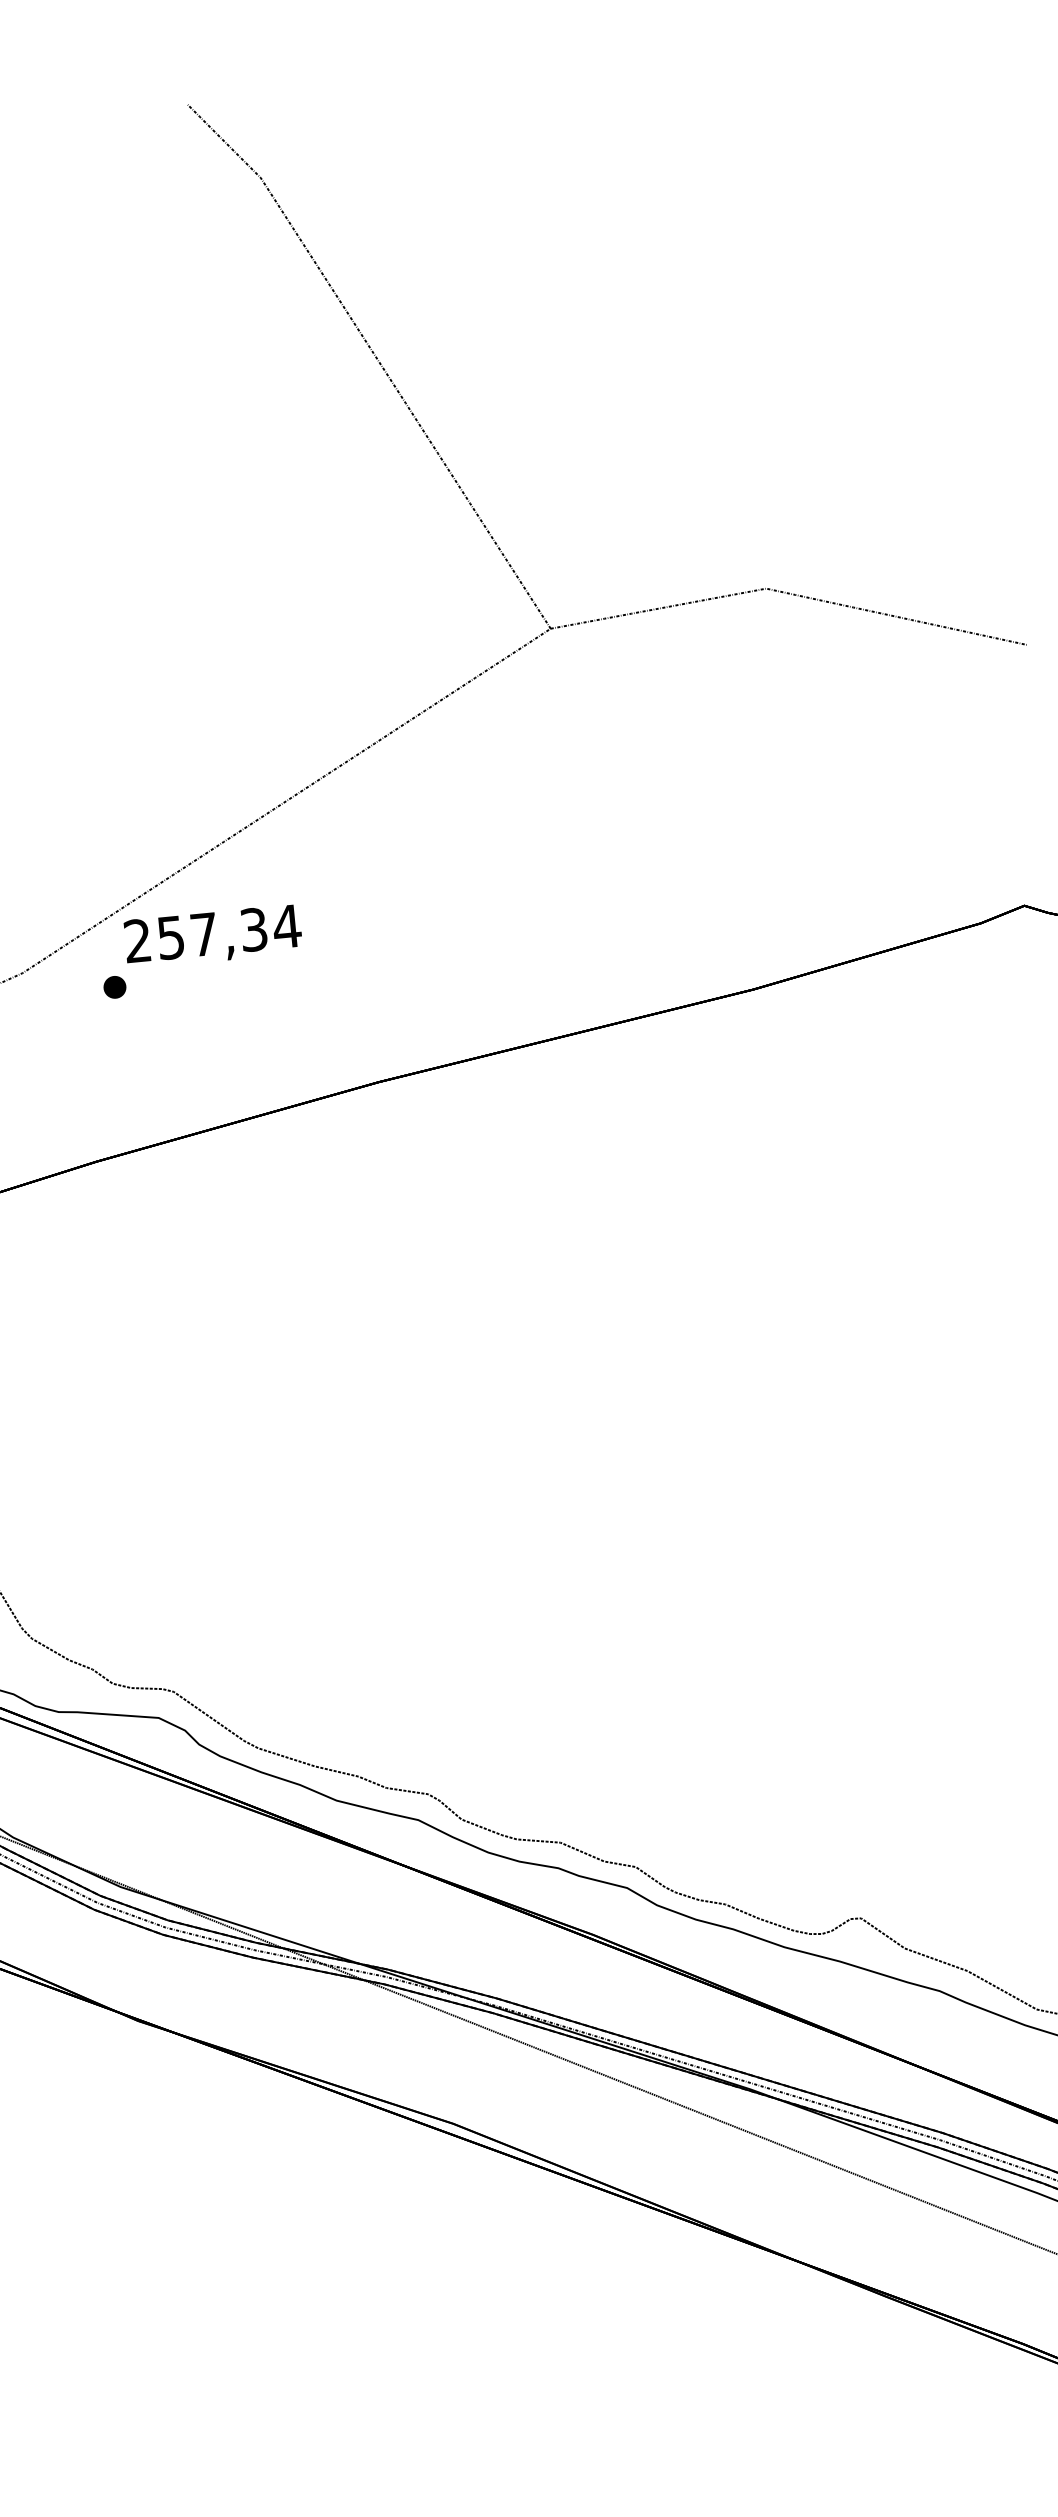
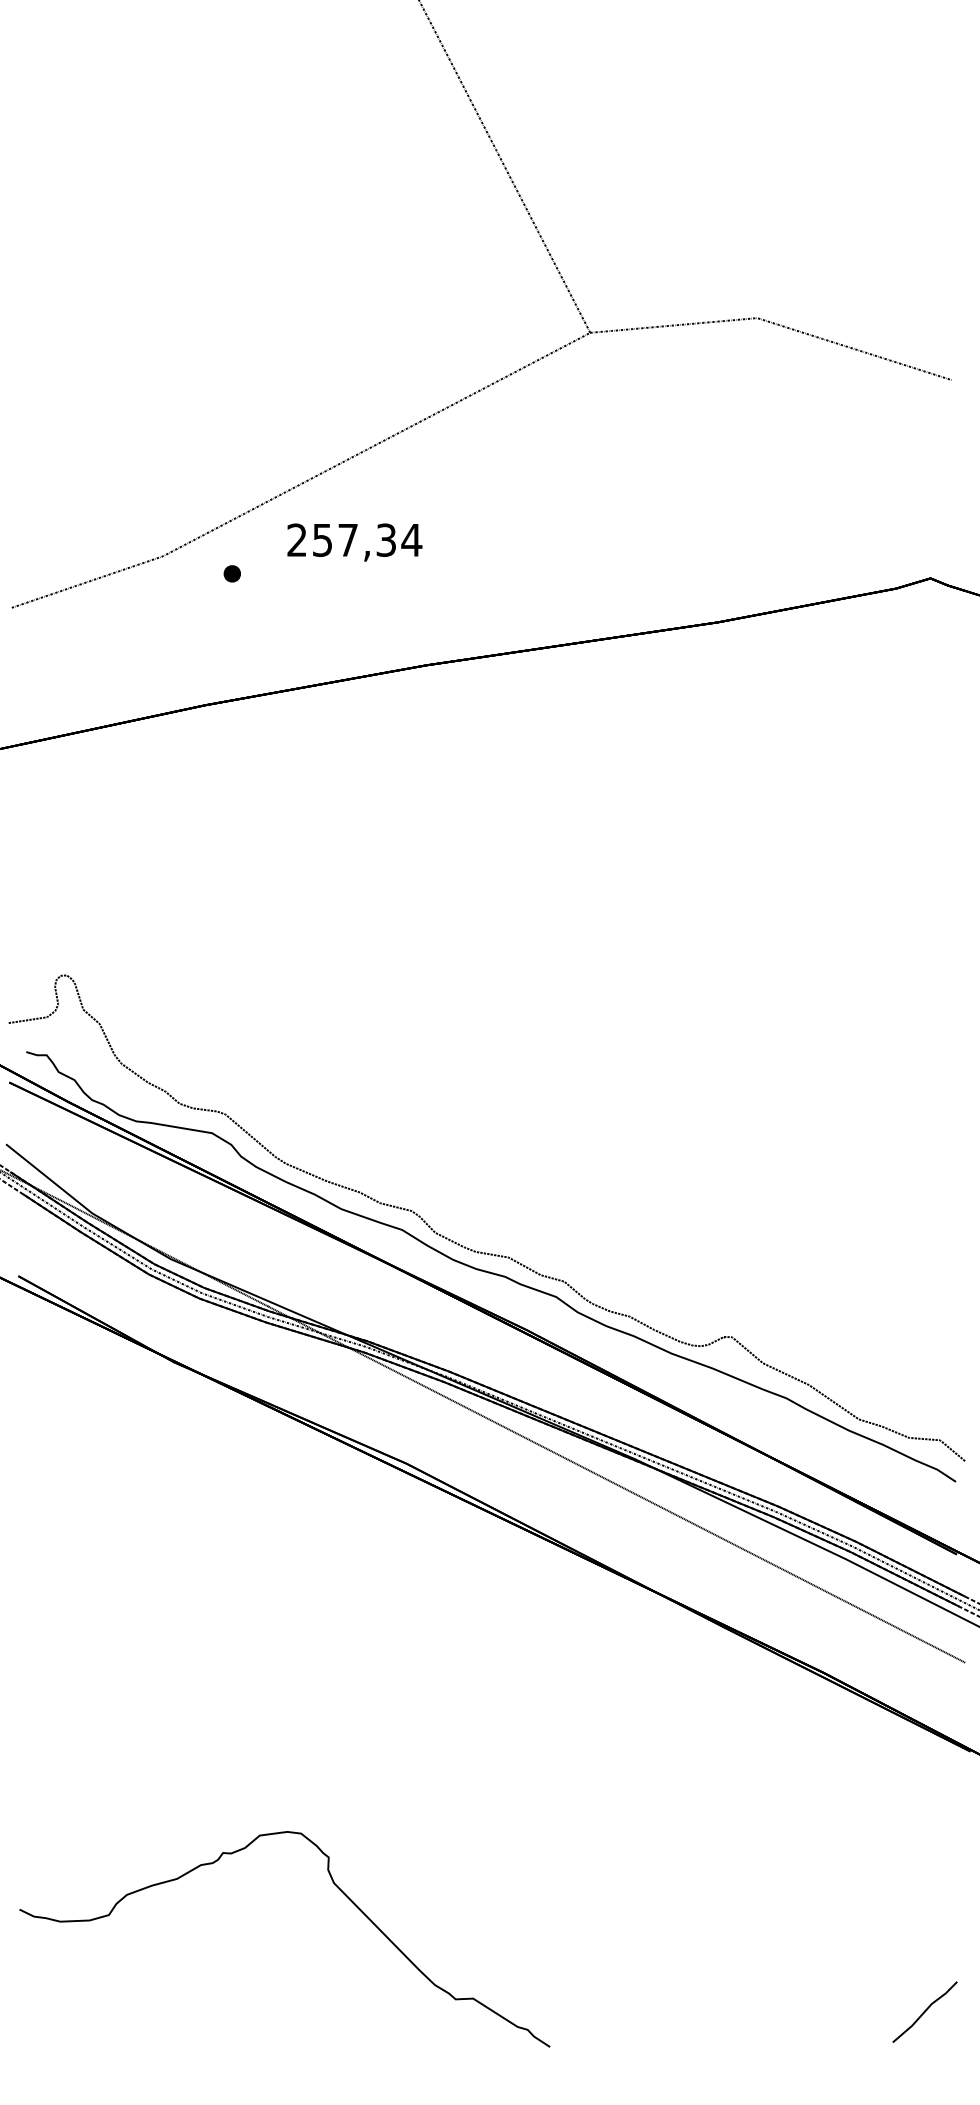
text: (212, 936) -> (354, 542), moved

